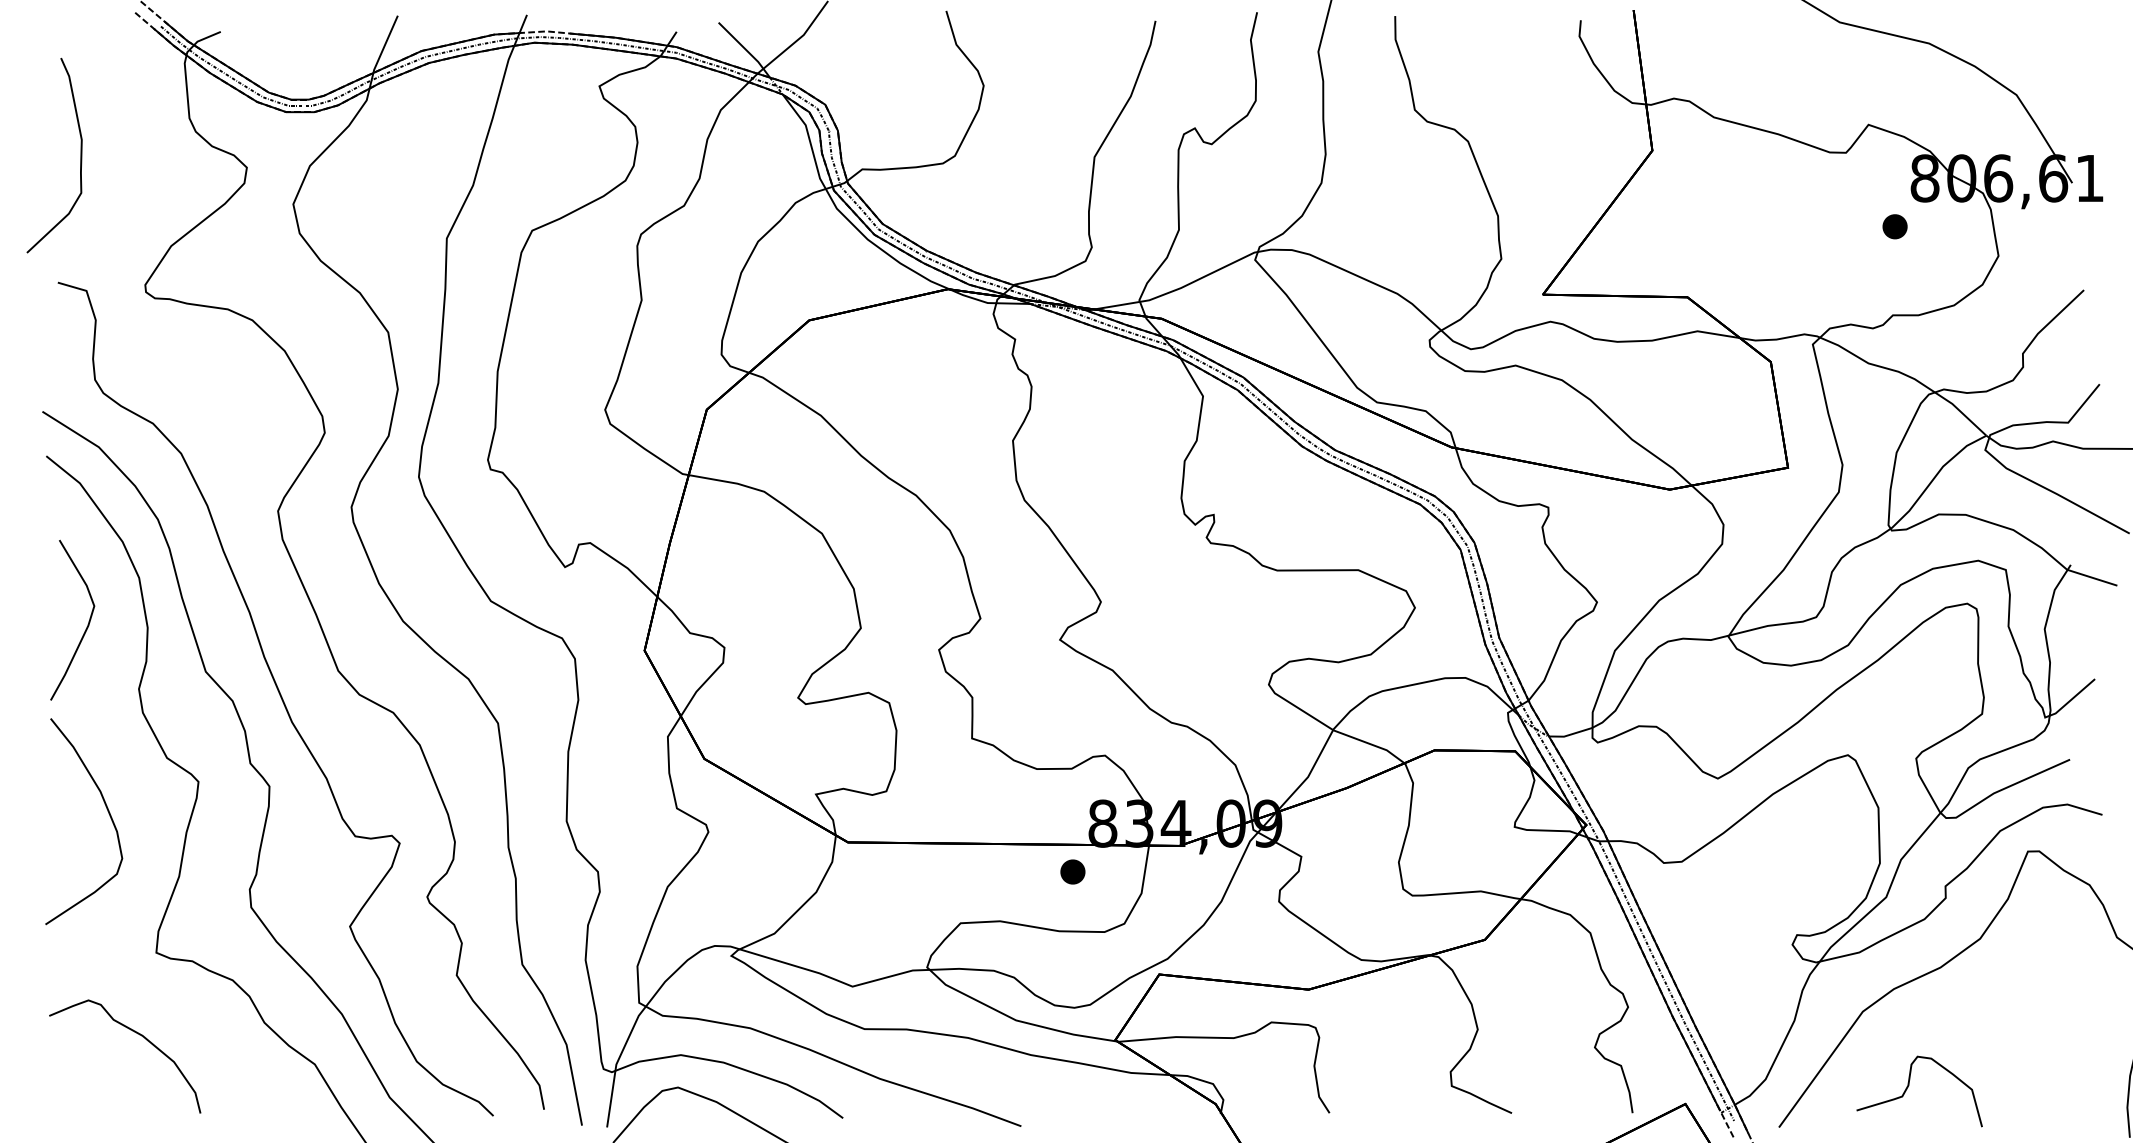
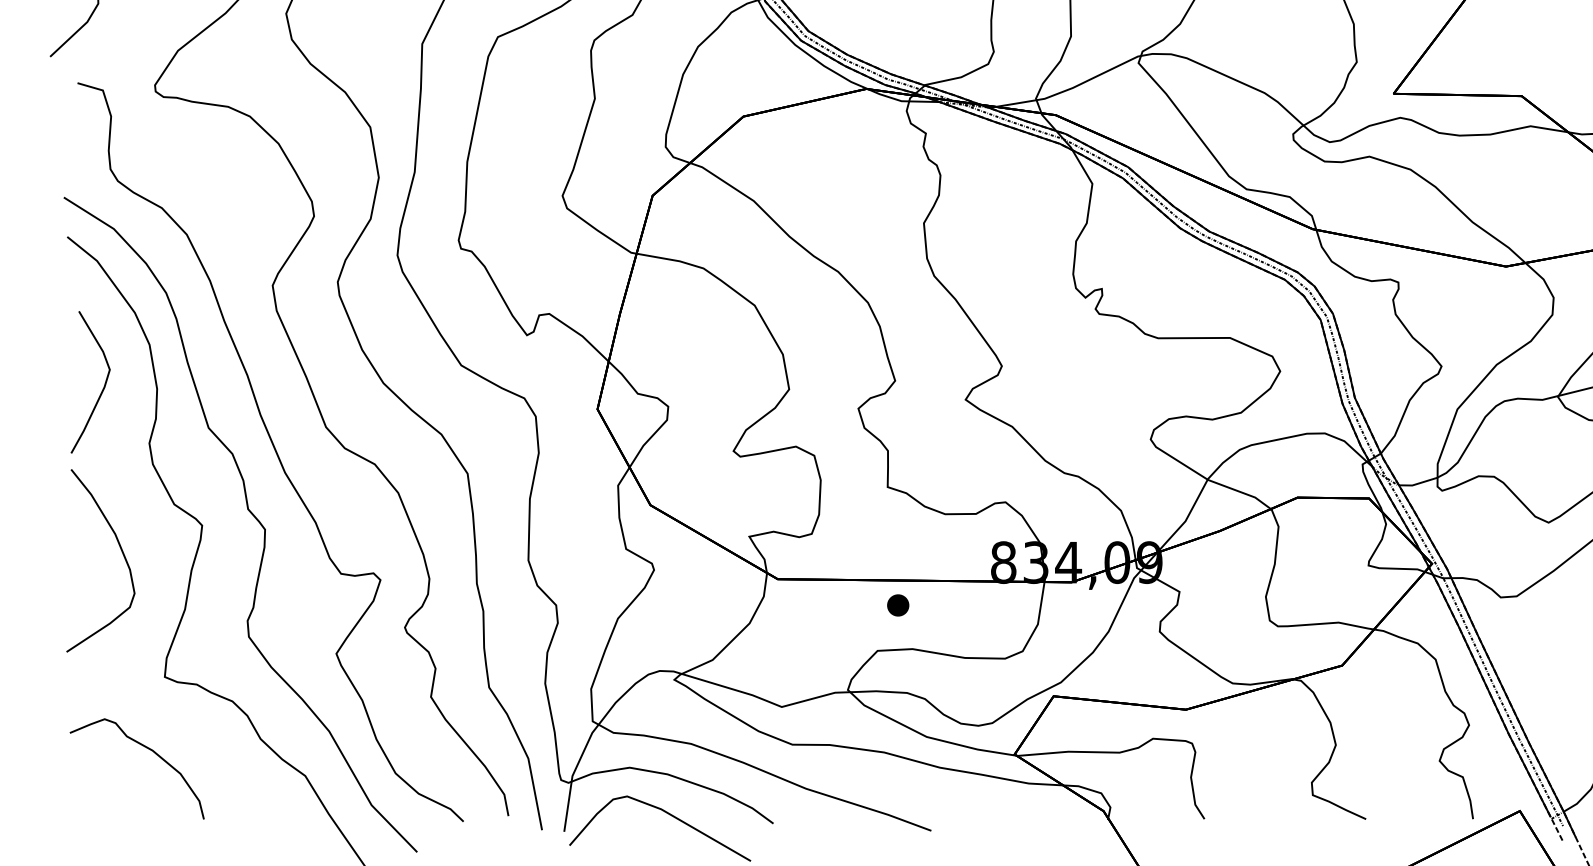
part: (1072, 871) -> (897, 604), moved

